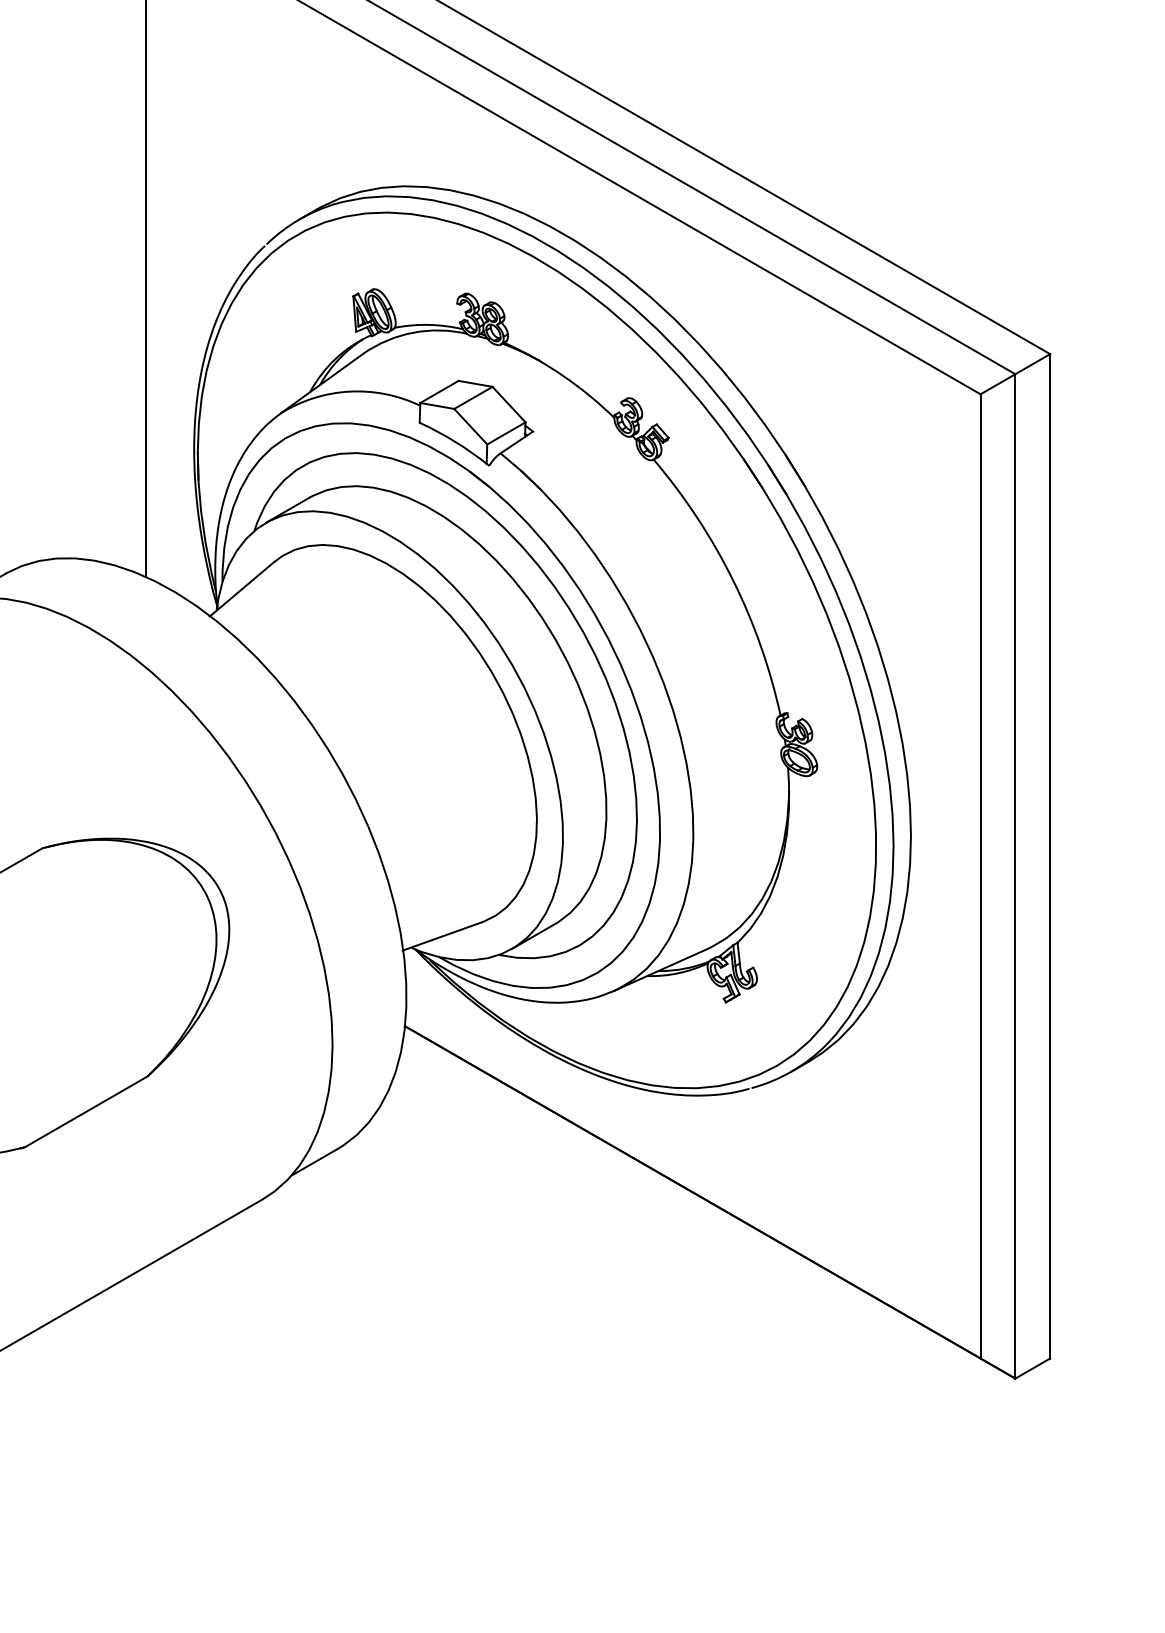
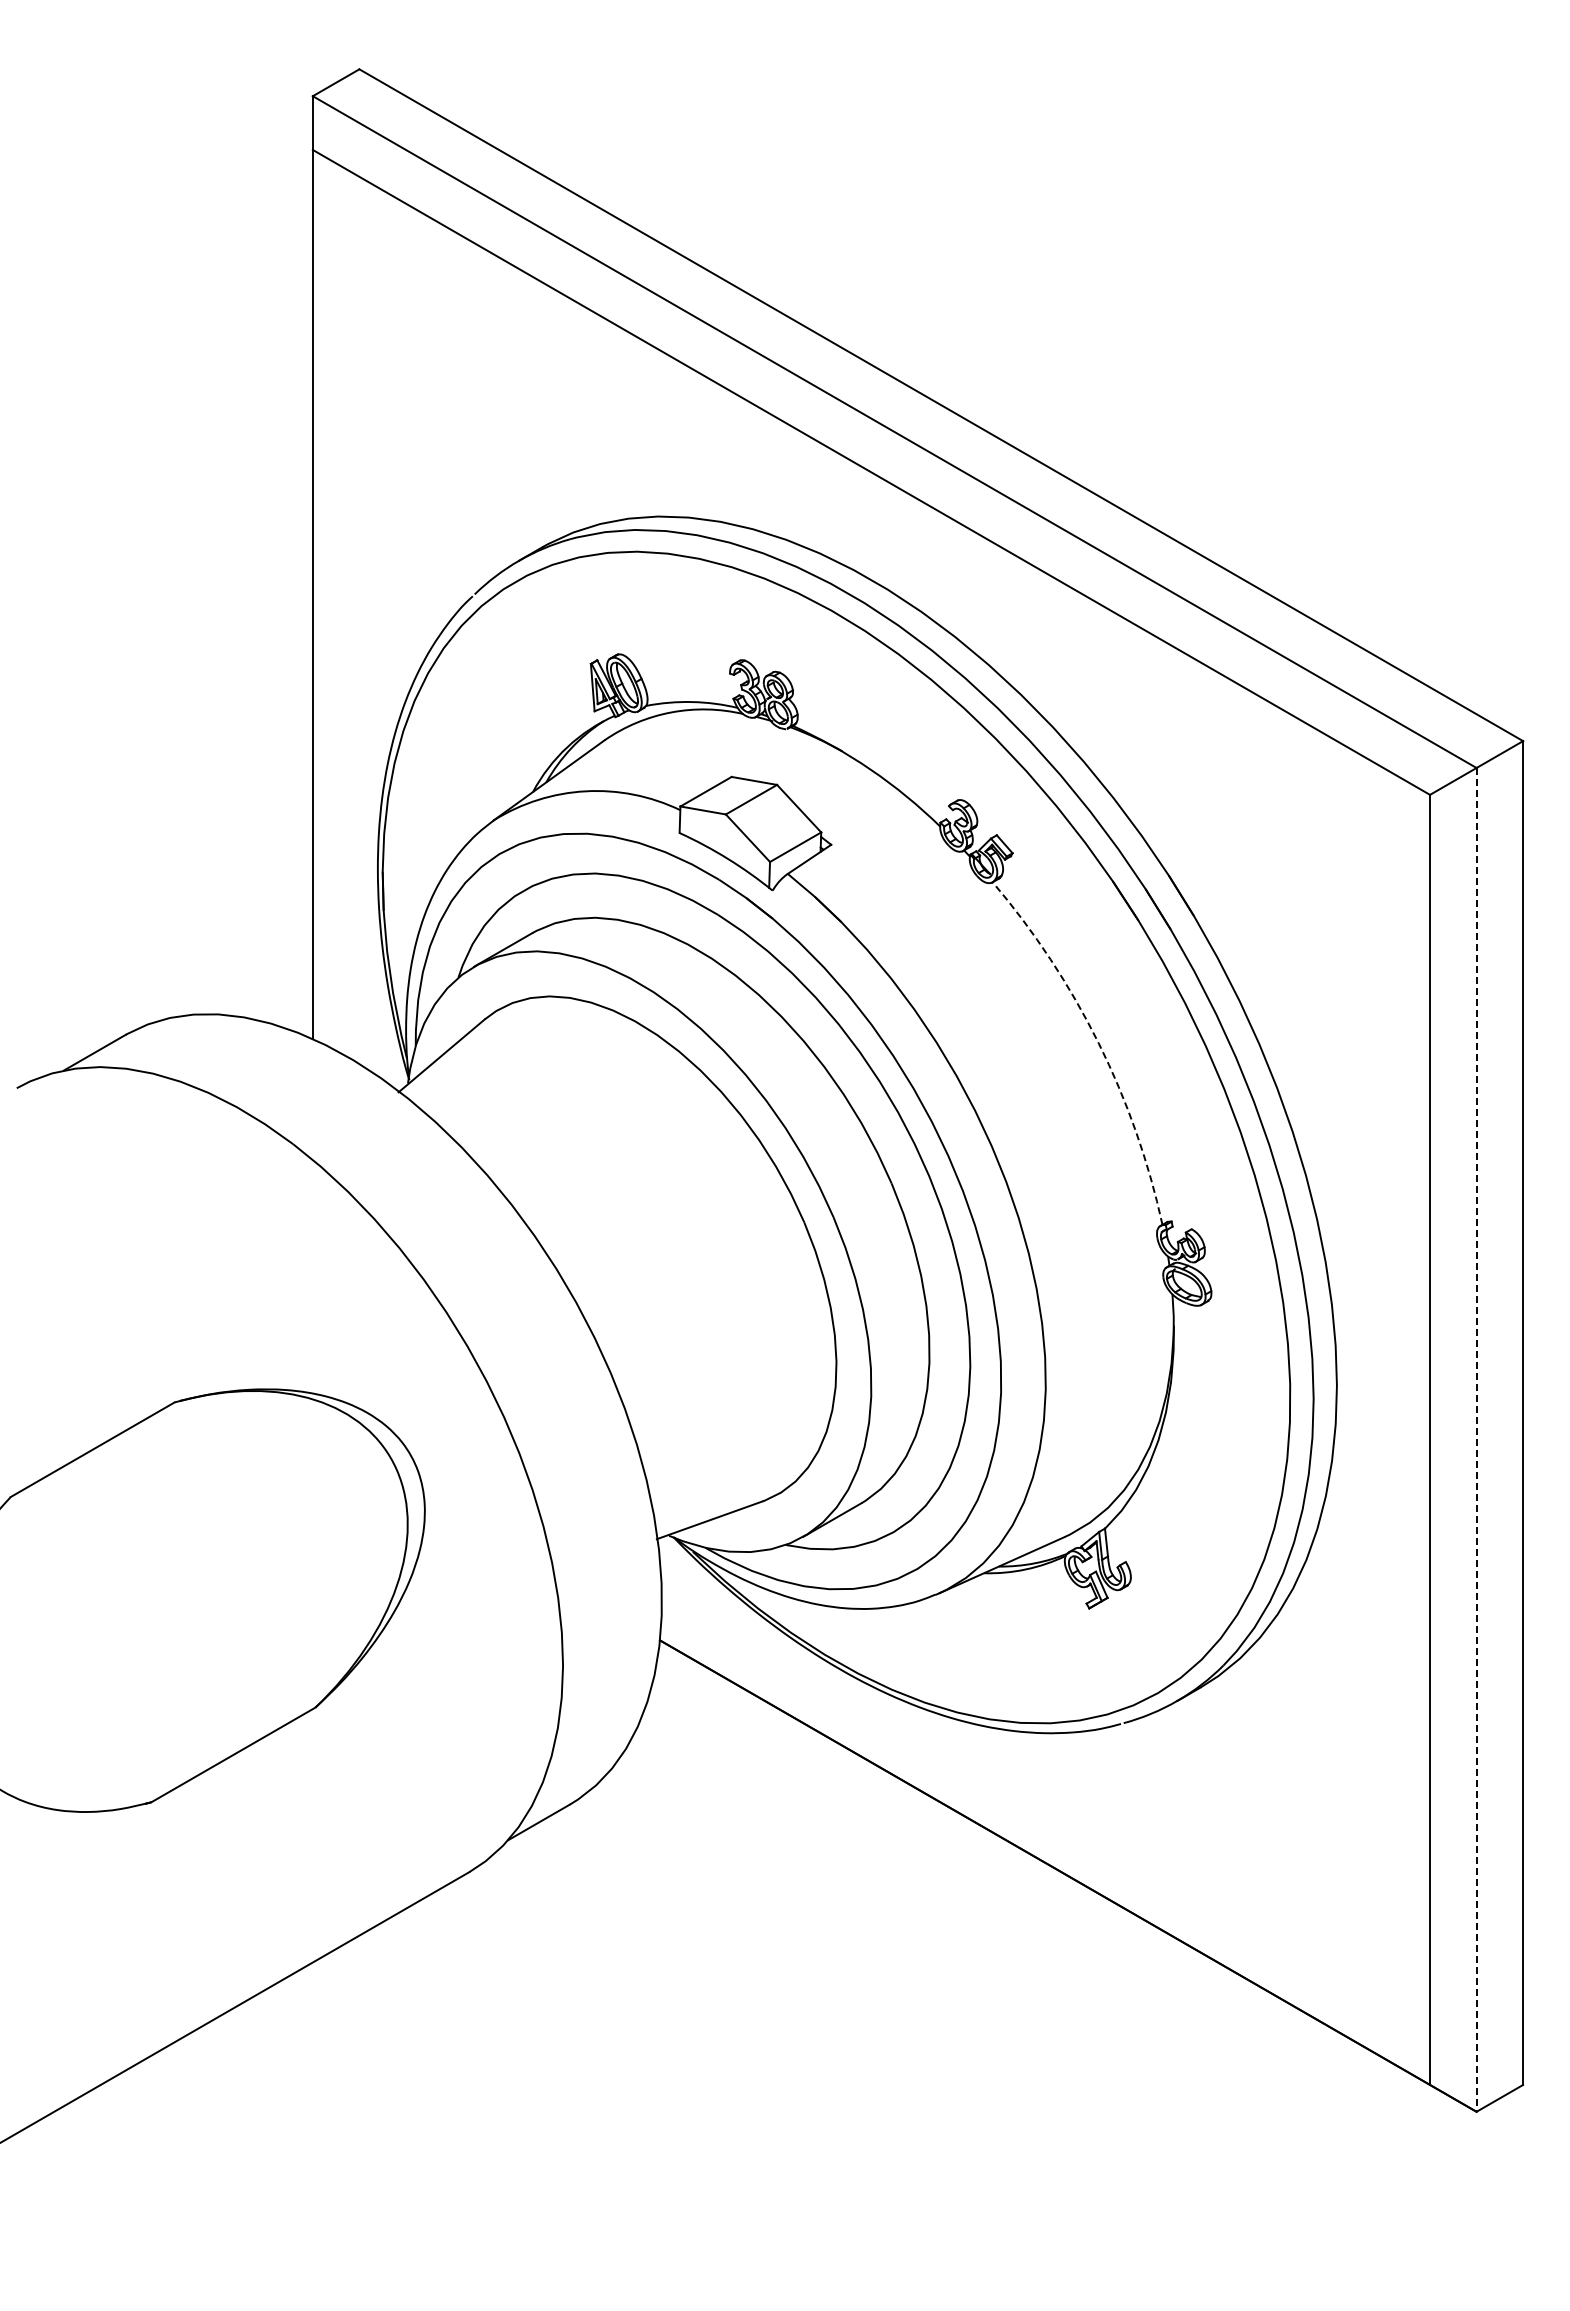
arc: (732, 580) -> (1098, 1043), solid -> dashed
line: (1015, 876) -> (1476, 1439), solid -> dashed

